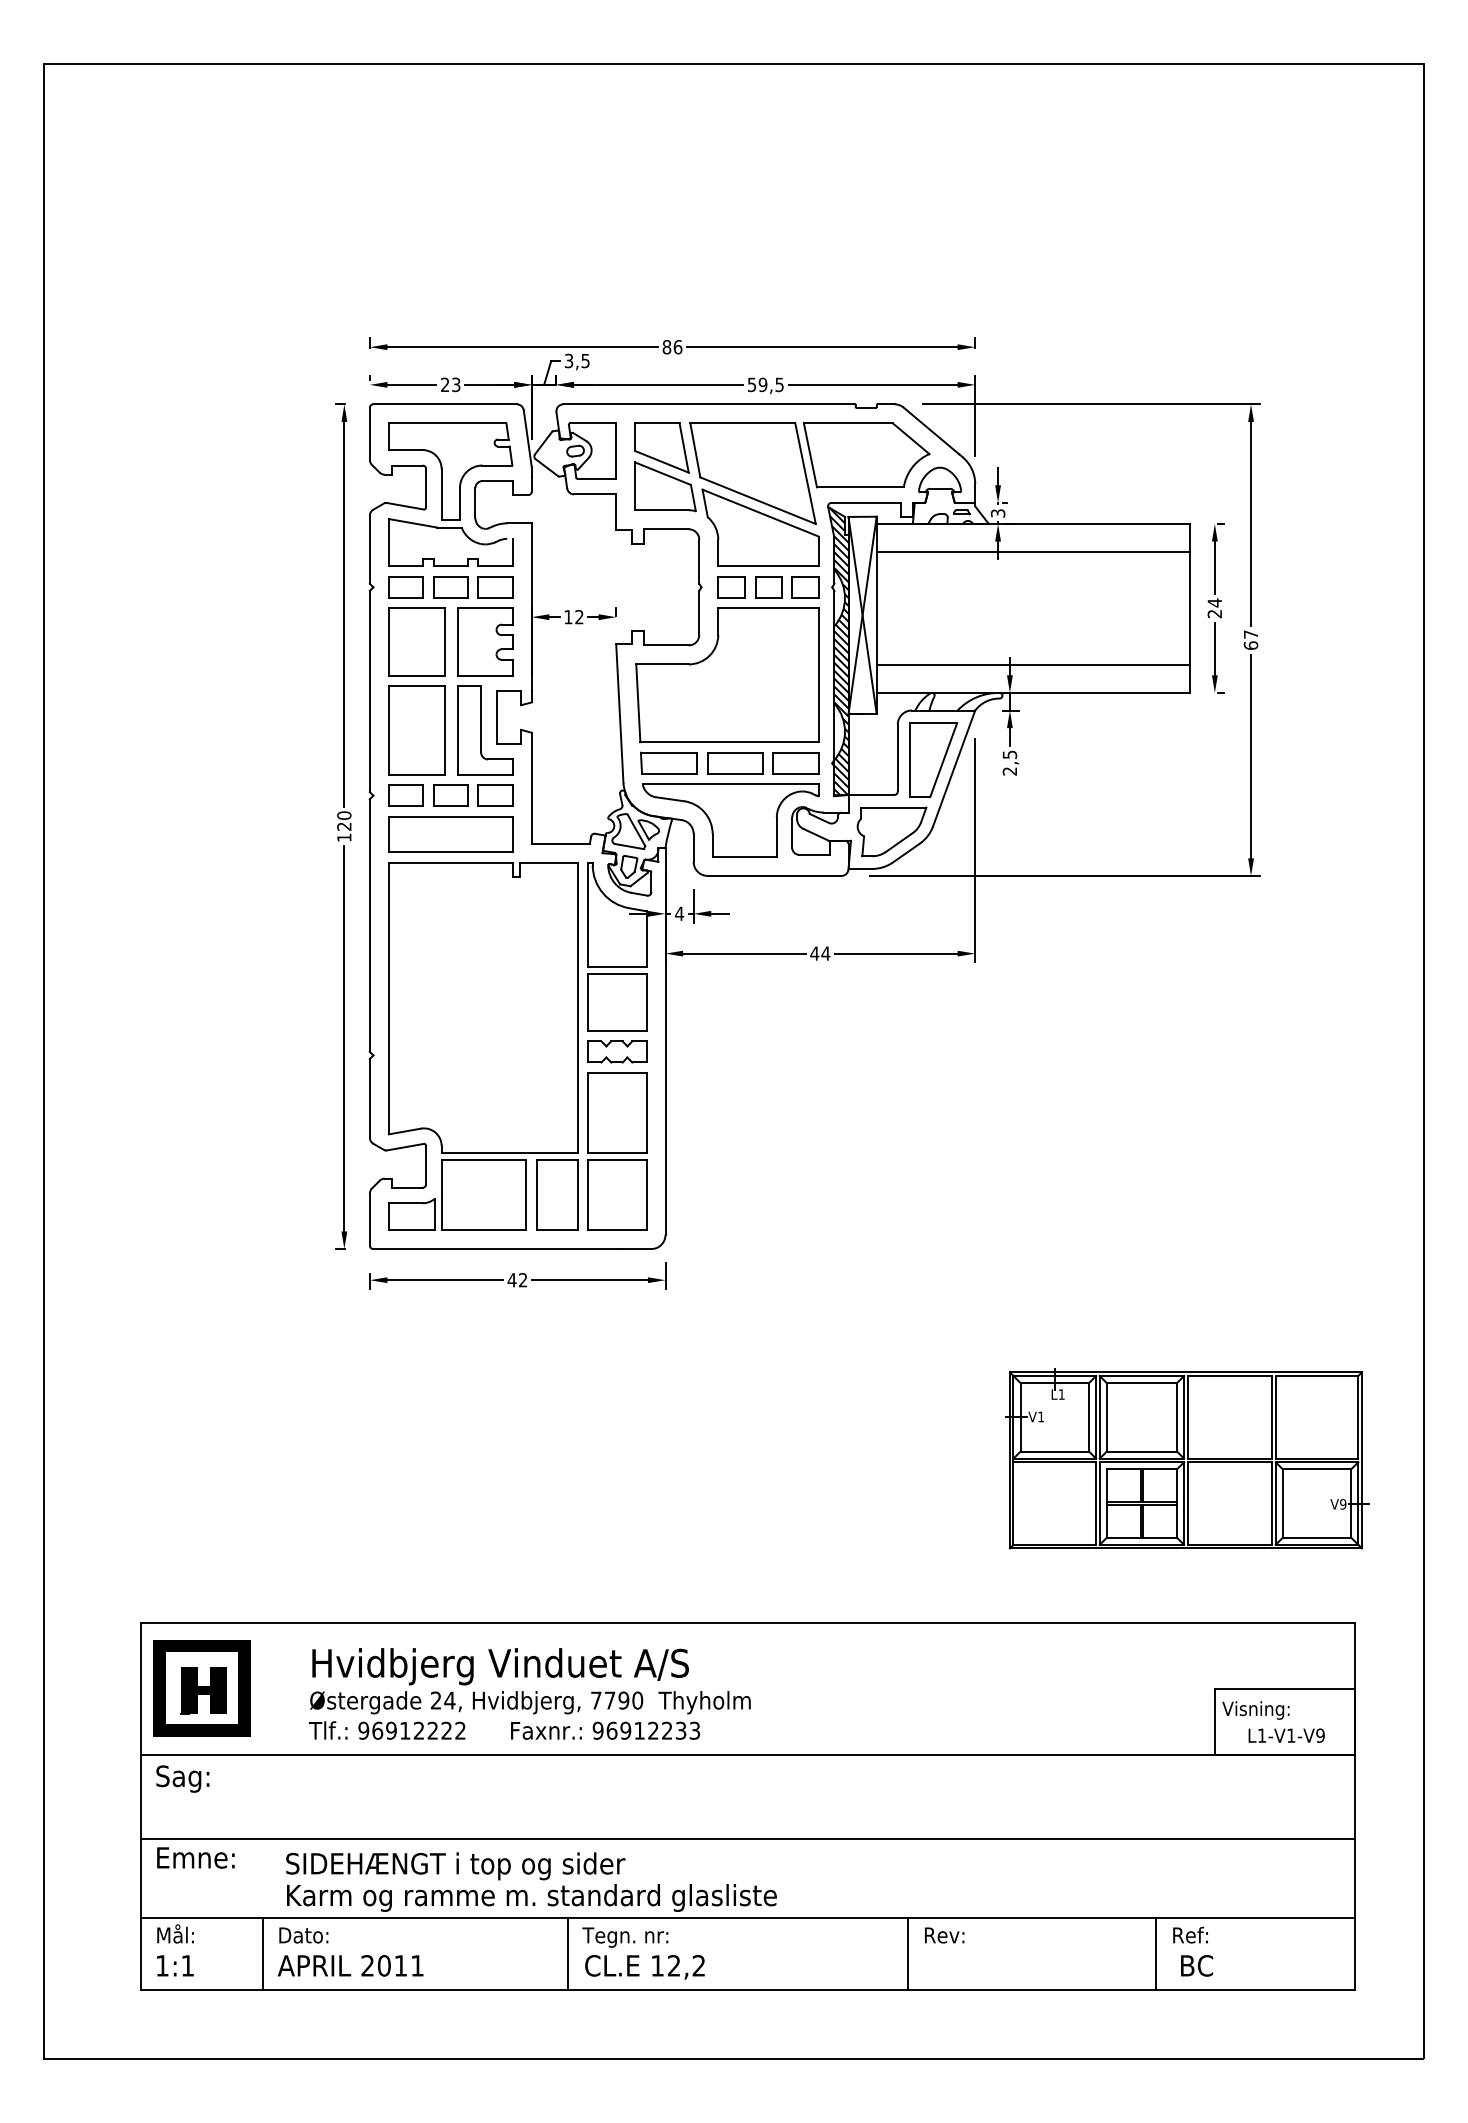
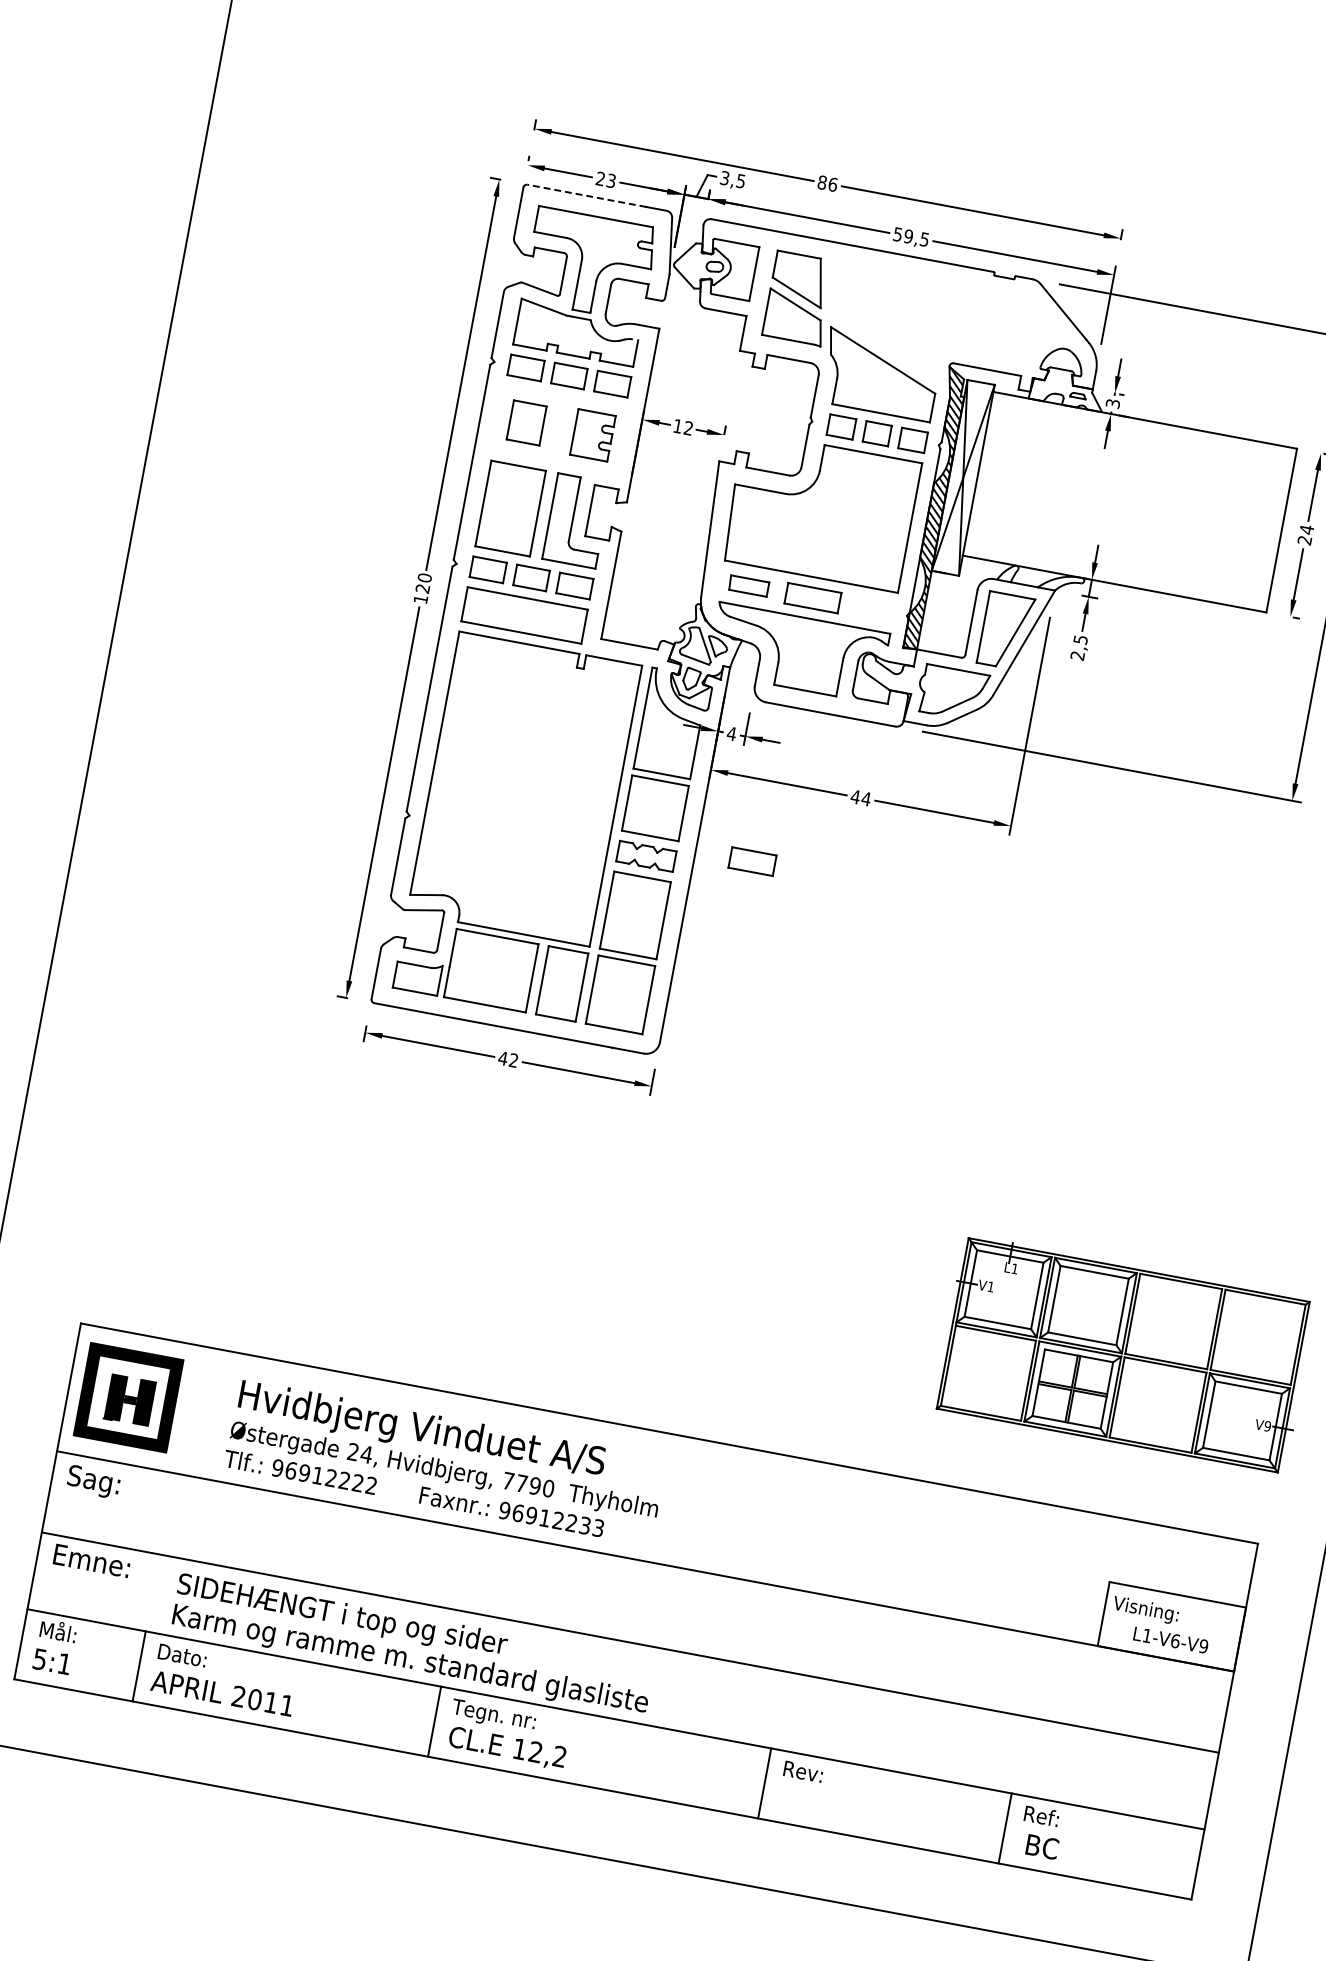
line: (434, 404) -> (586, 196), solid -> dashed
part: (809, 473) -> (937, 330), removed
line: (1033, 552) -> (1140, 448), removed
part: (416, 641) -> (526, 422), size x0.6
part: (485, 641) -> (593, 434), size x0.7
line: (1033, 664) -> (1119, 556), removed
part: (668, 762) -> (748, 585), size x0.7
part: (795, 763) -> (751, 861), moved
text: (1291, 1735) -> (1175, 1640), L1-V1-V9 -> L1-V6-V9
text: (162, 1965) -> (40, 1659), 1:1 -> 5:1

